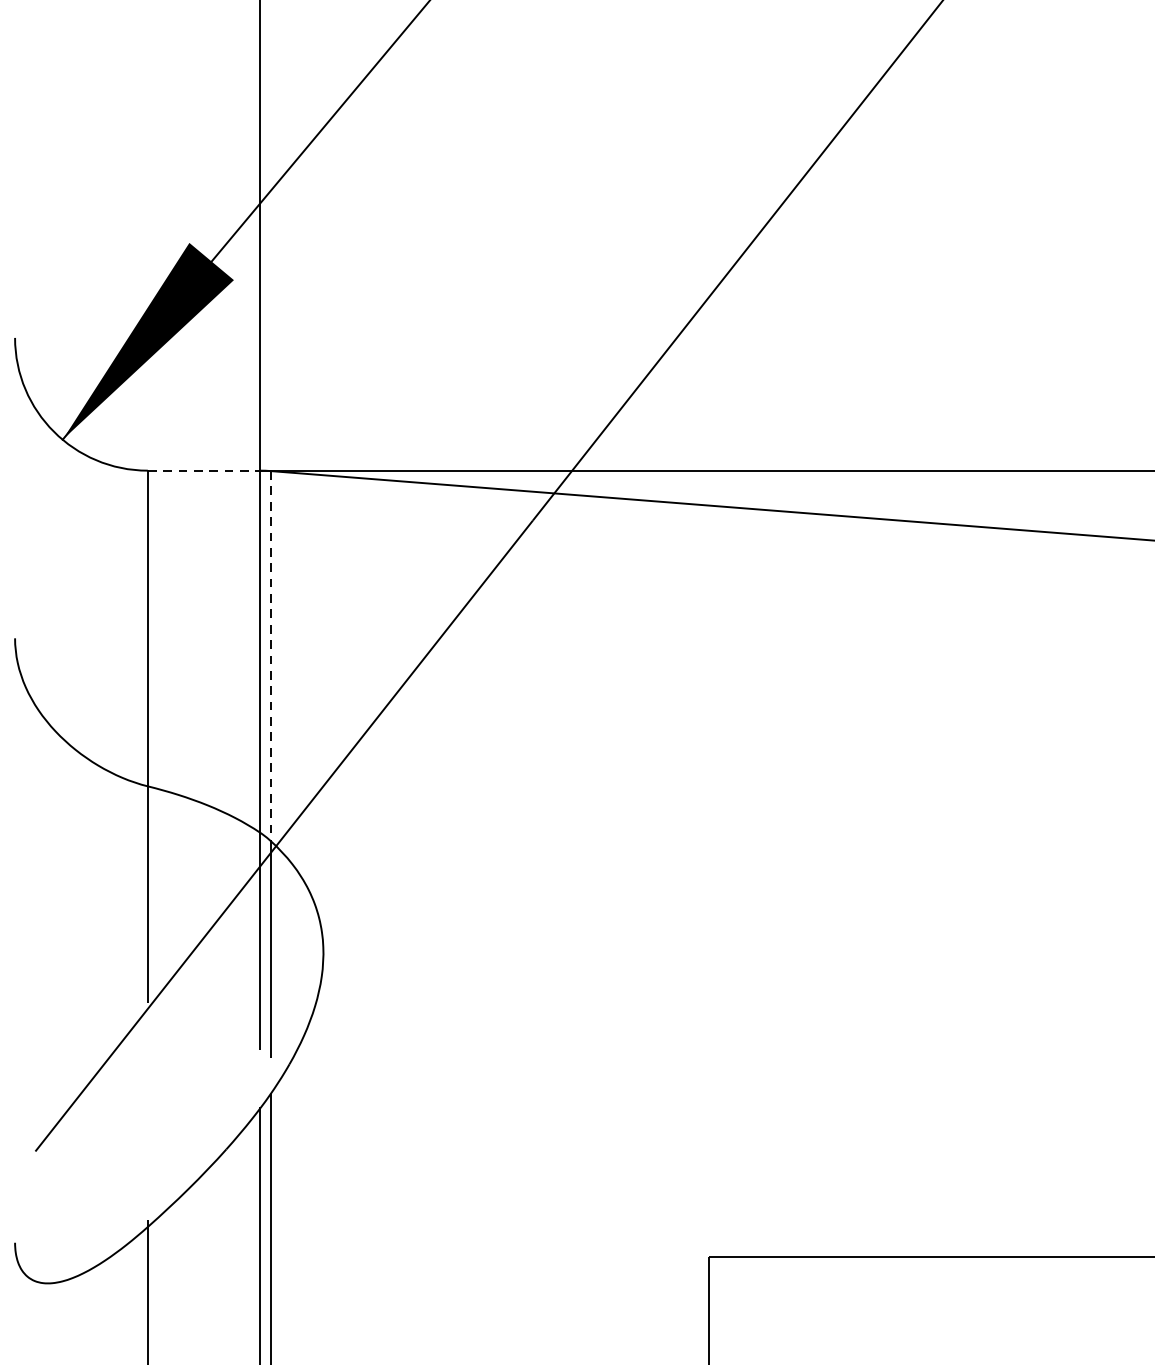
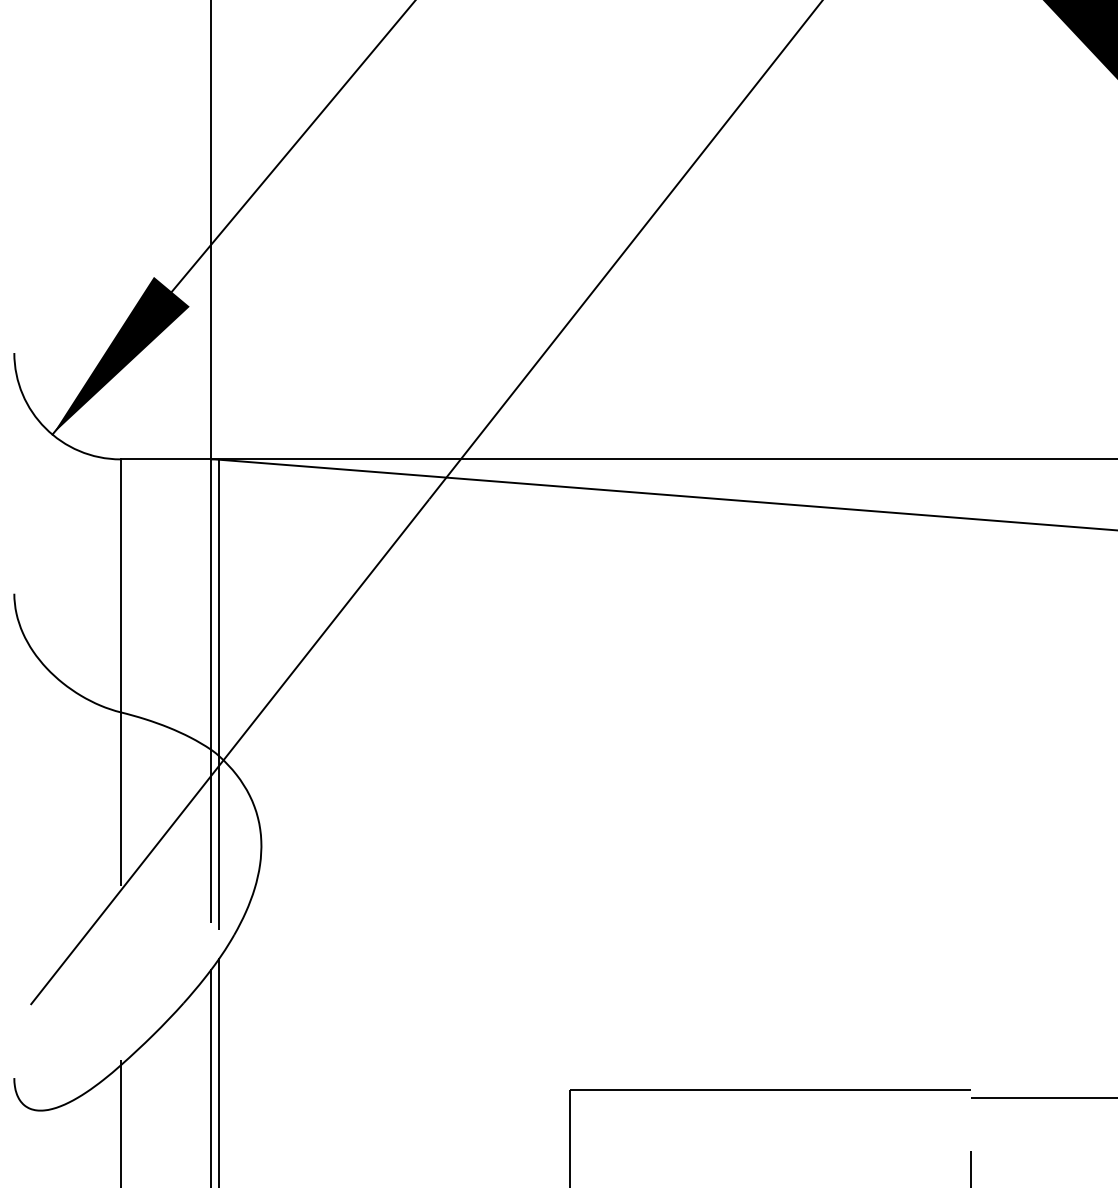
line: (204, 470) -> (166, 459), dashed -> solid
line: (271, 656) -> (219, 608), dashed -> solid

